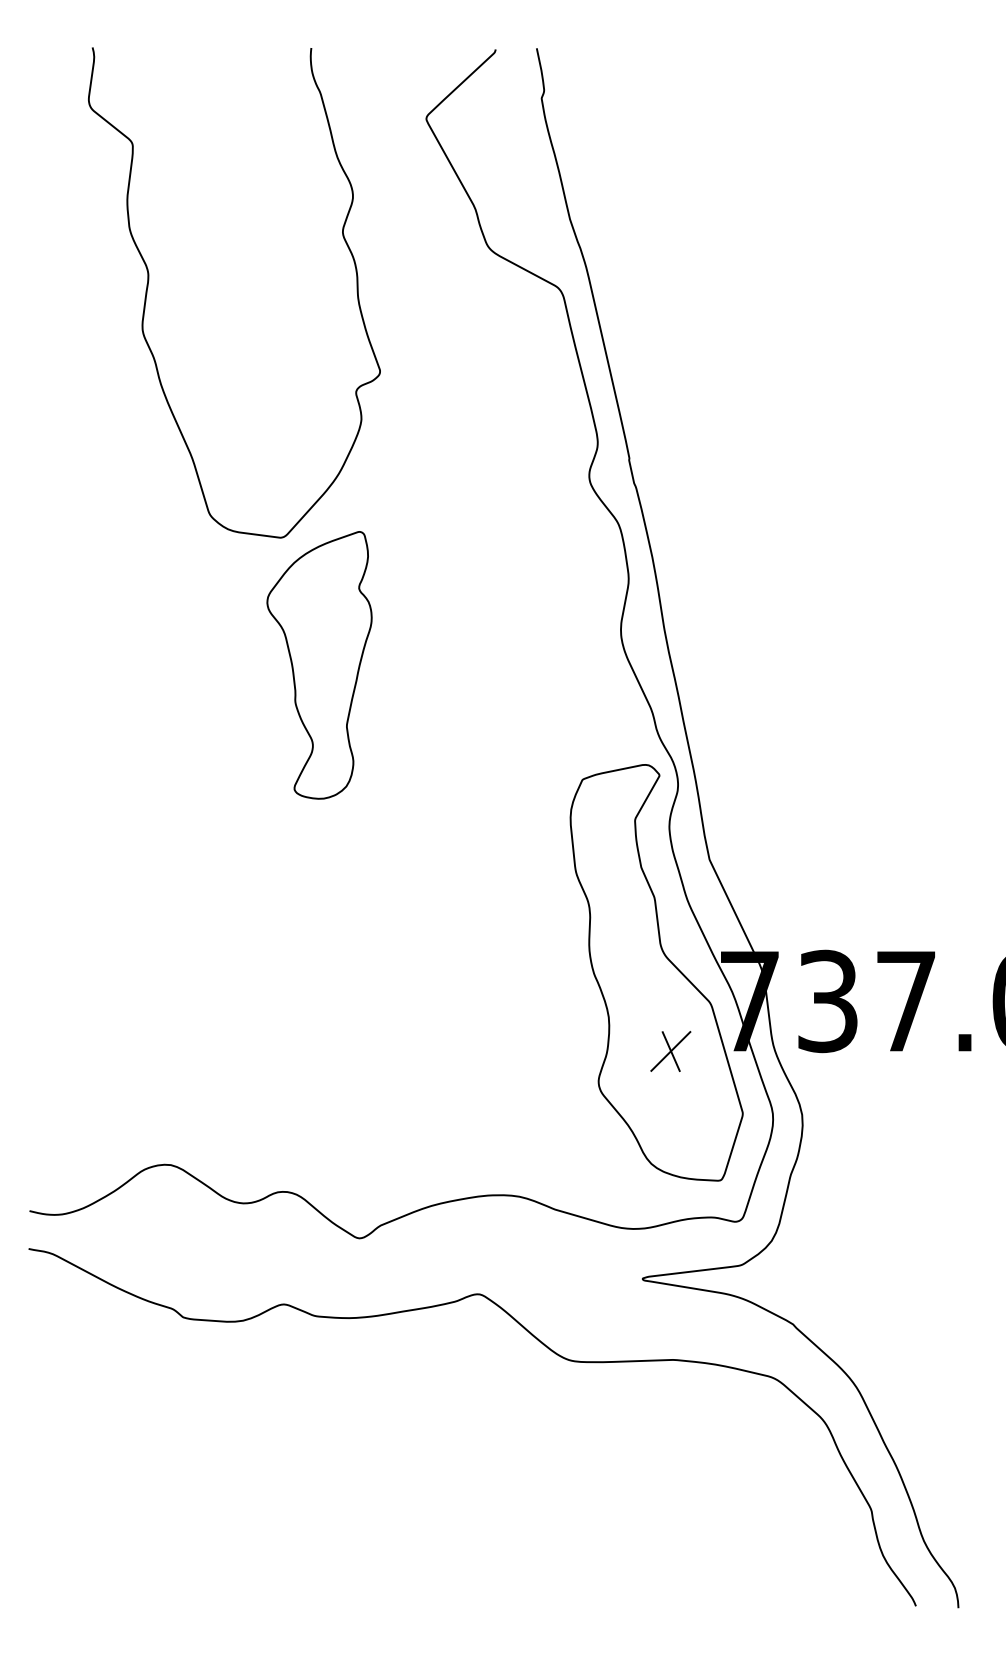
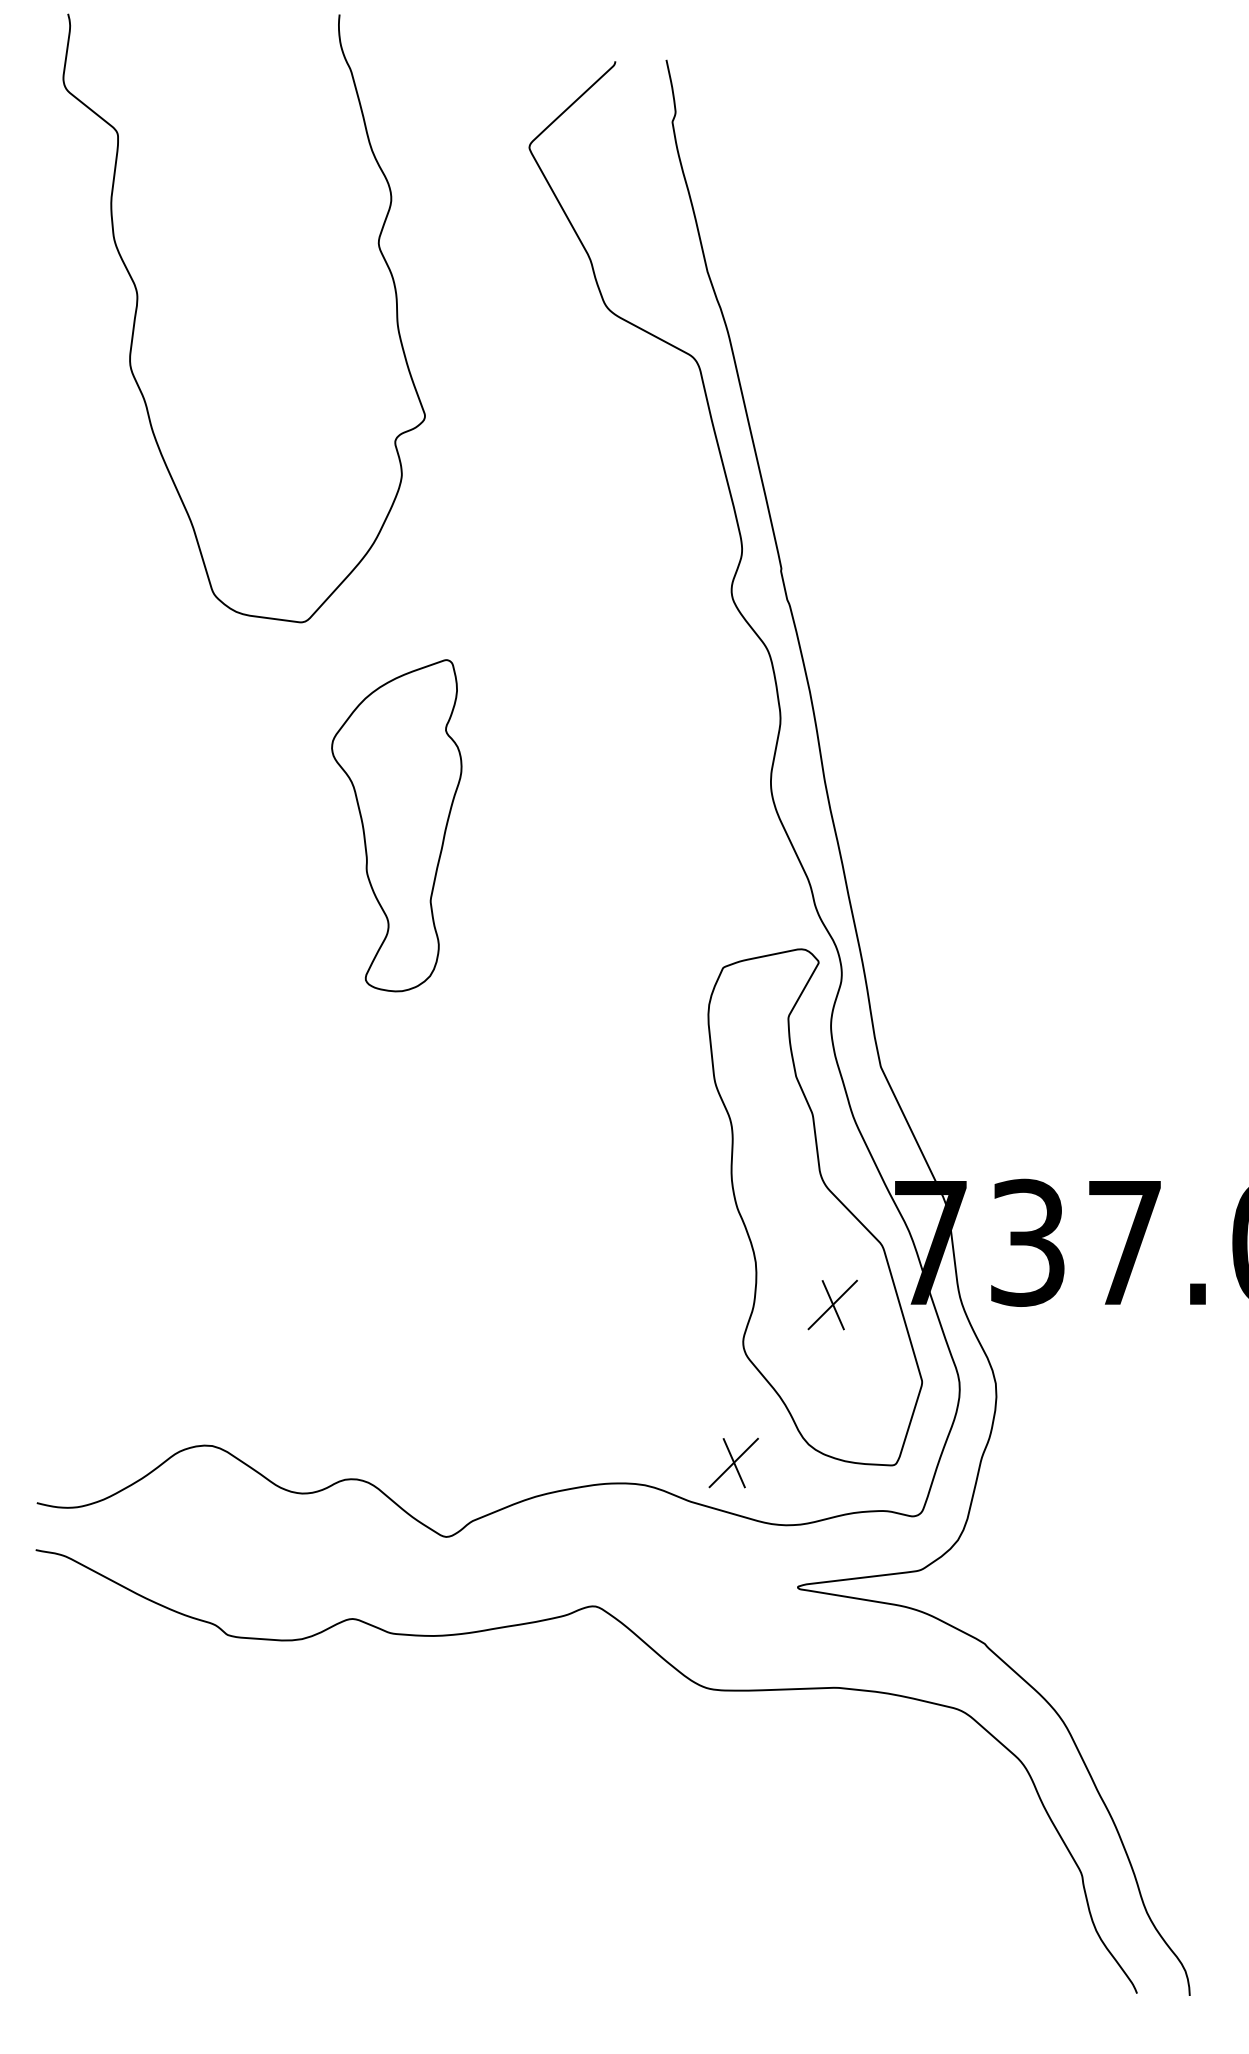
curve: (149, 280) -> (138, 302), moved
part: (590, 1178) -> (733, 1462), added

